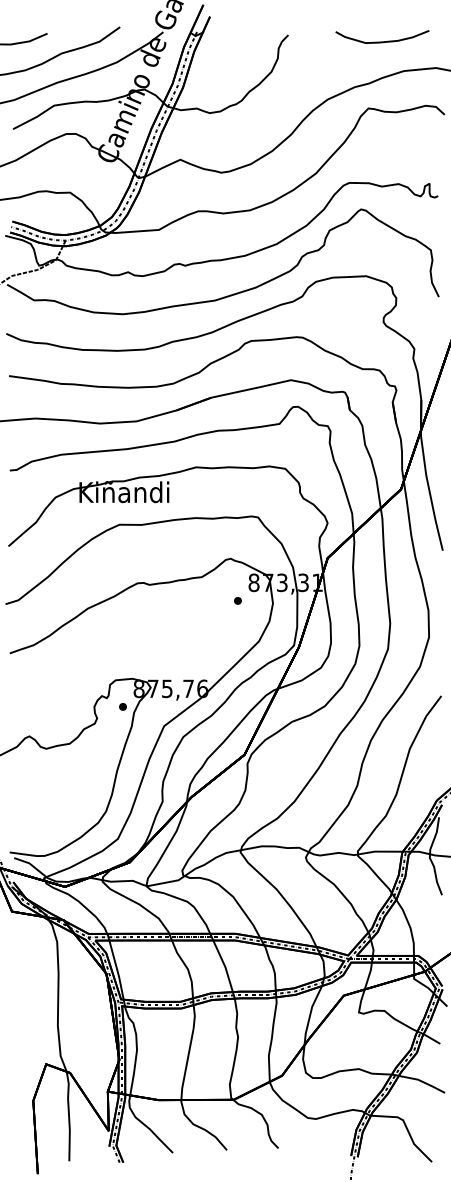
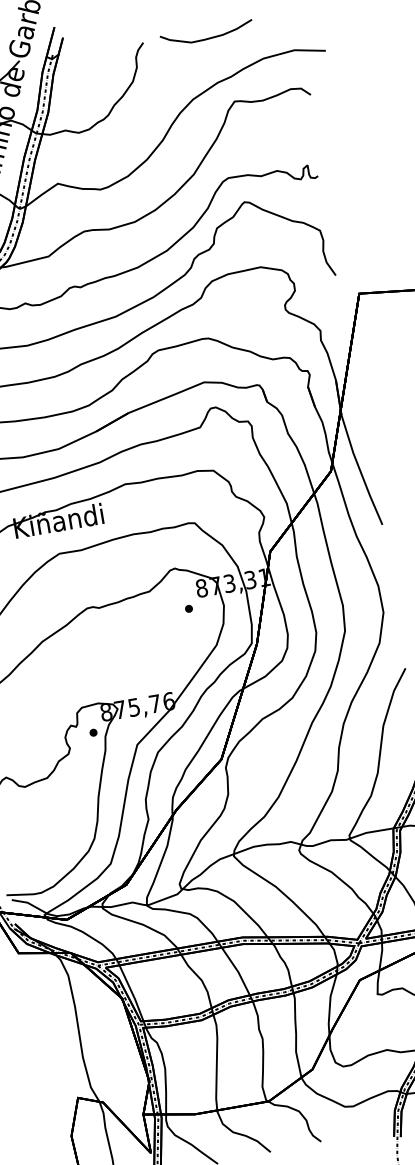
curve: (382, 41) -> (207, 38), moved

